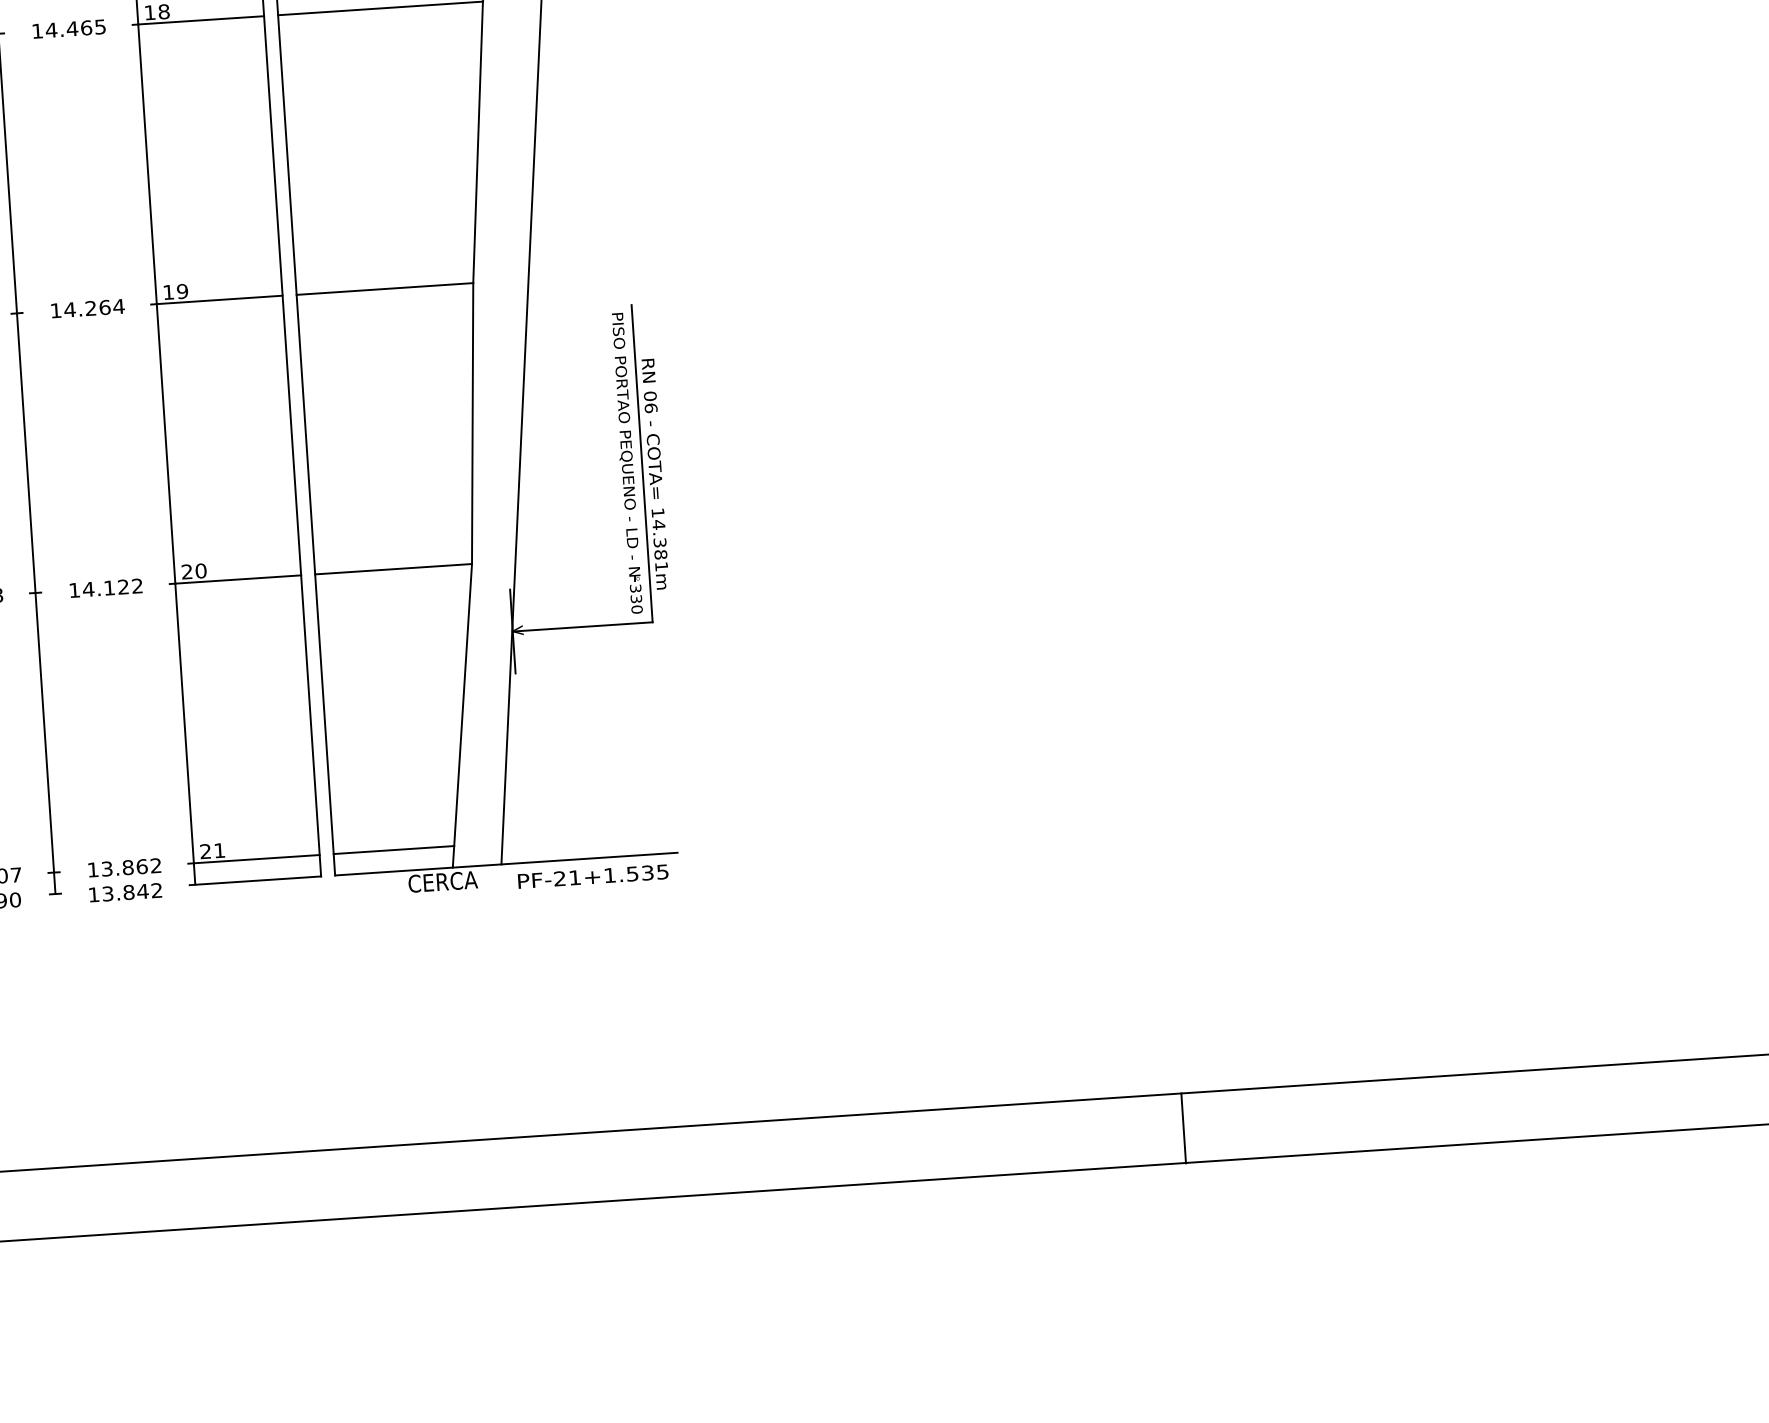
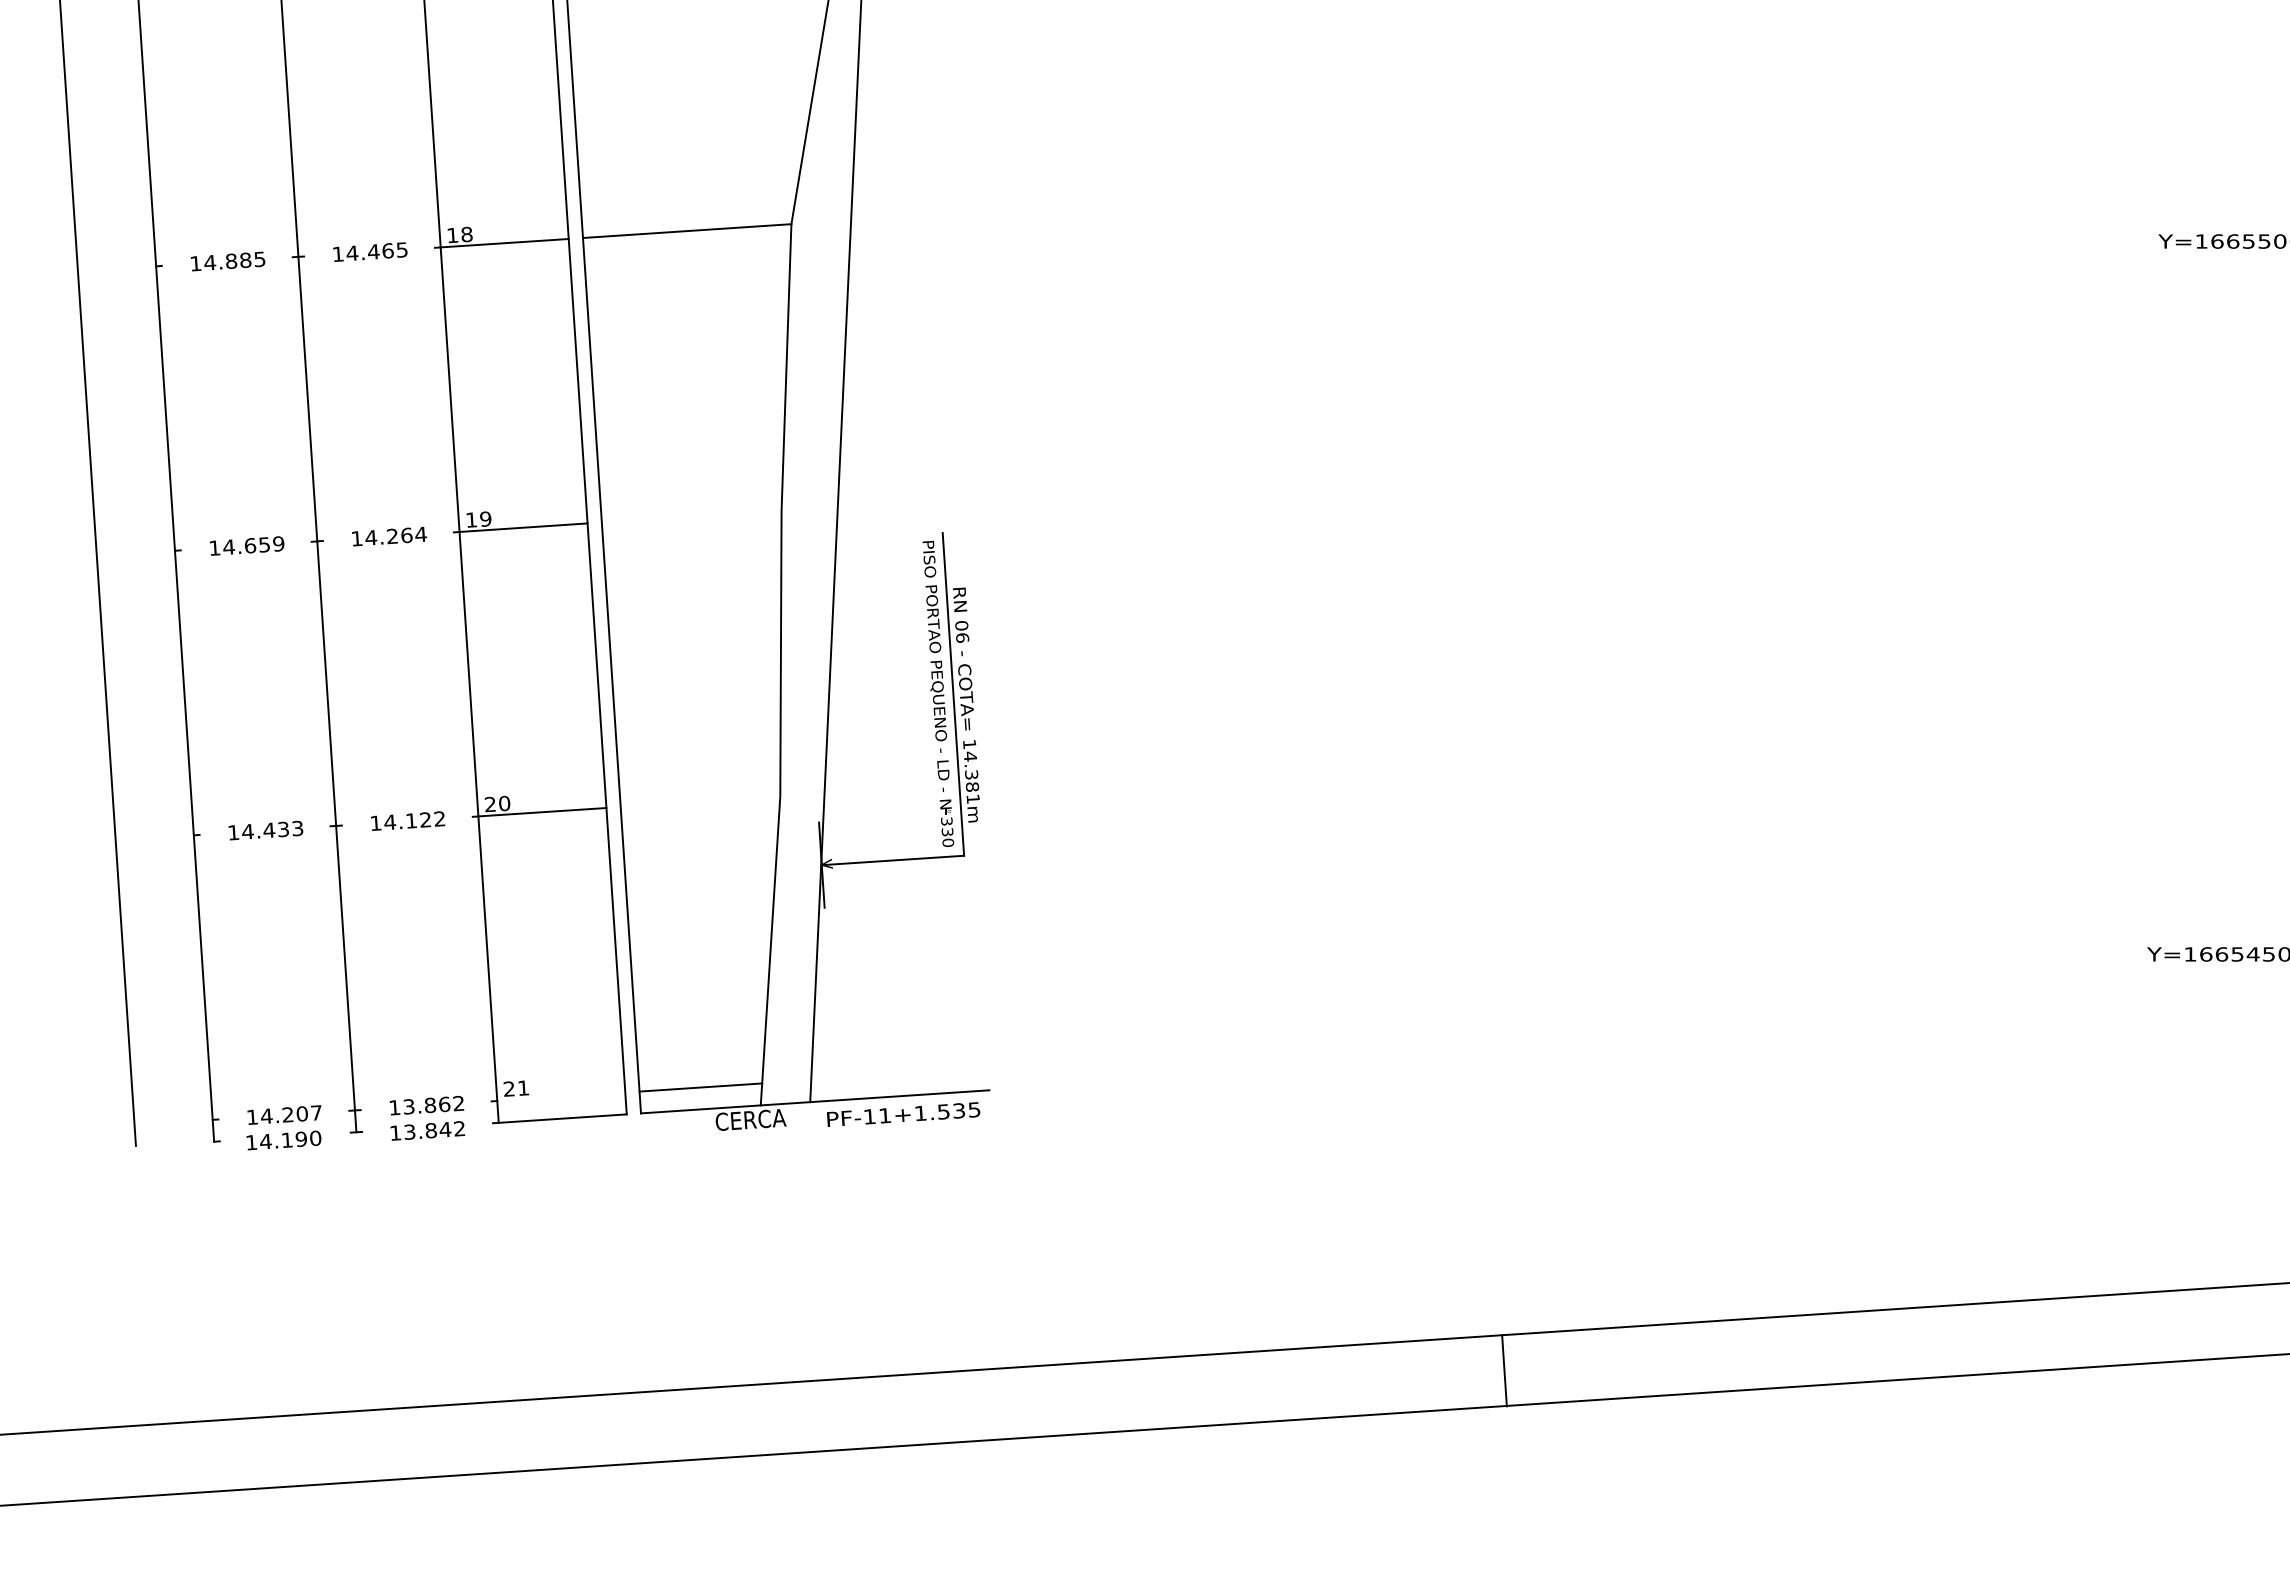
line: (384, 288) -> (691, 516), removed
line: (393, 568) -> (700, 801), removed
line: (256, 858) -> (561, 1096), removed
text: (559, 878) -> (869, 1116), PF-21+1.535 -> PF-11+1.535

